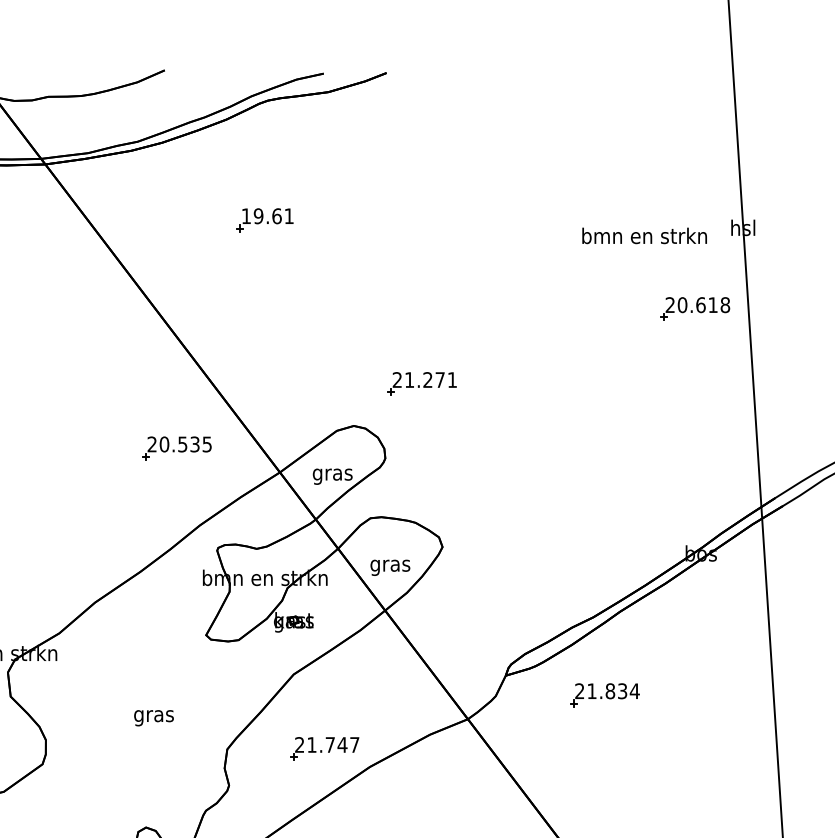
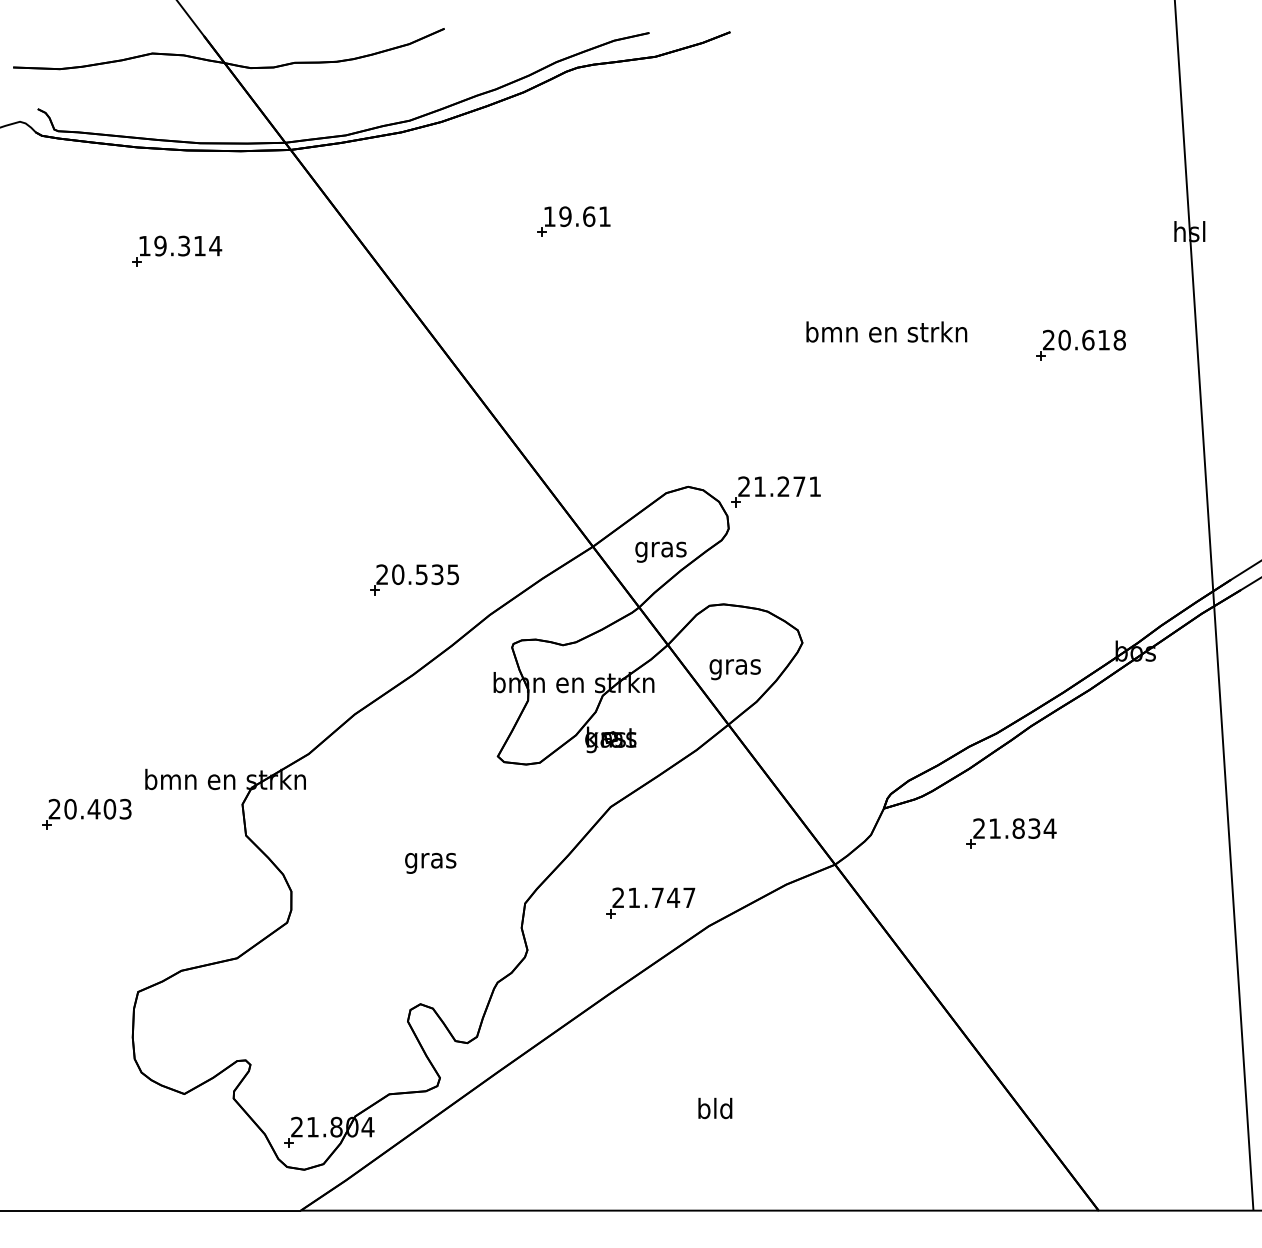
text: (644, 235) -> (886, 331), moved
part: (694, 308) -> (1080, 344), moved
part: (421, 383) -> (775, 491), moved
part: (177, 448) -> (414, 579), moved

